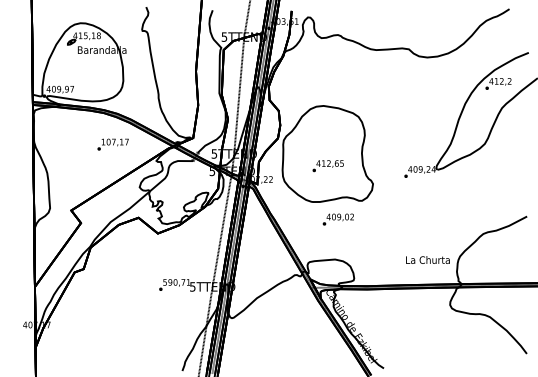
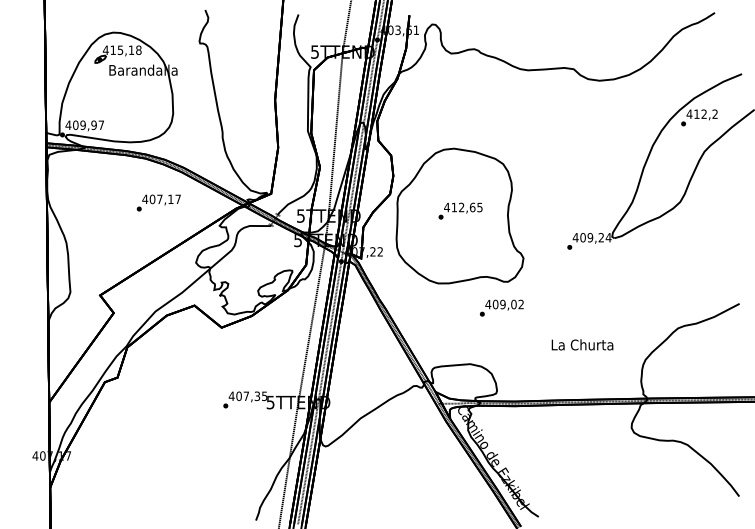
text: (103, 141) -> (145, 198), 107,17 -> 407,17
text: (328, 165) -> (460, 210), moved
text: (338, 219) -> (501, 307), moved
text: (427, 259) -> (582, 344), moved
text: (176, 282) -> (247, 396), 590,71 -> 407,35

